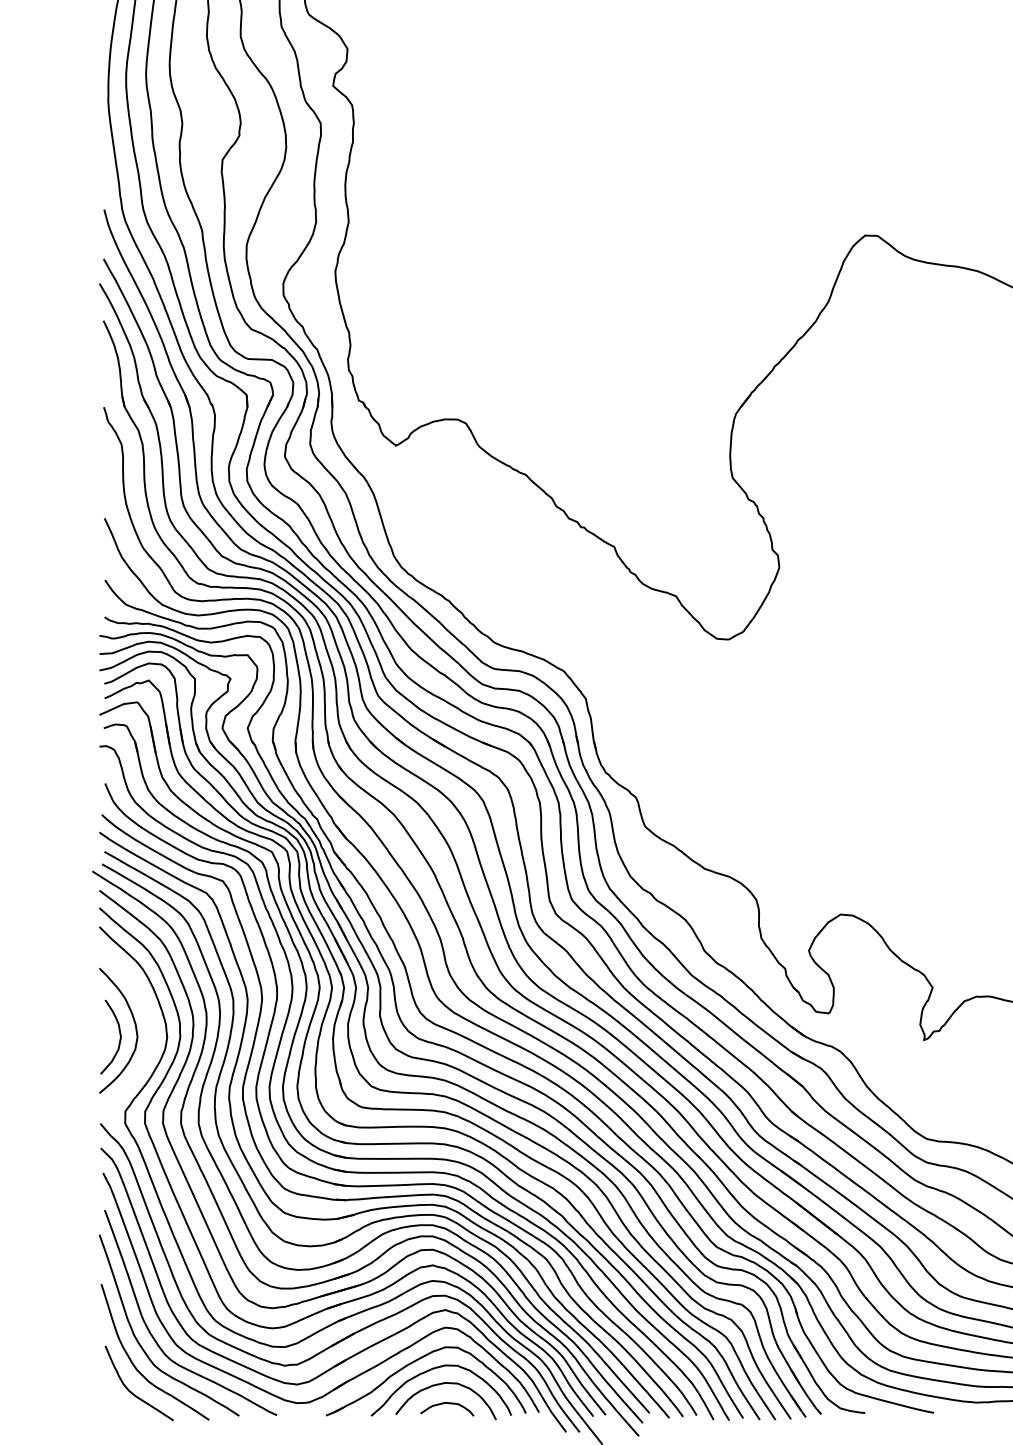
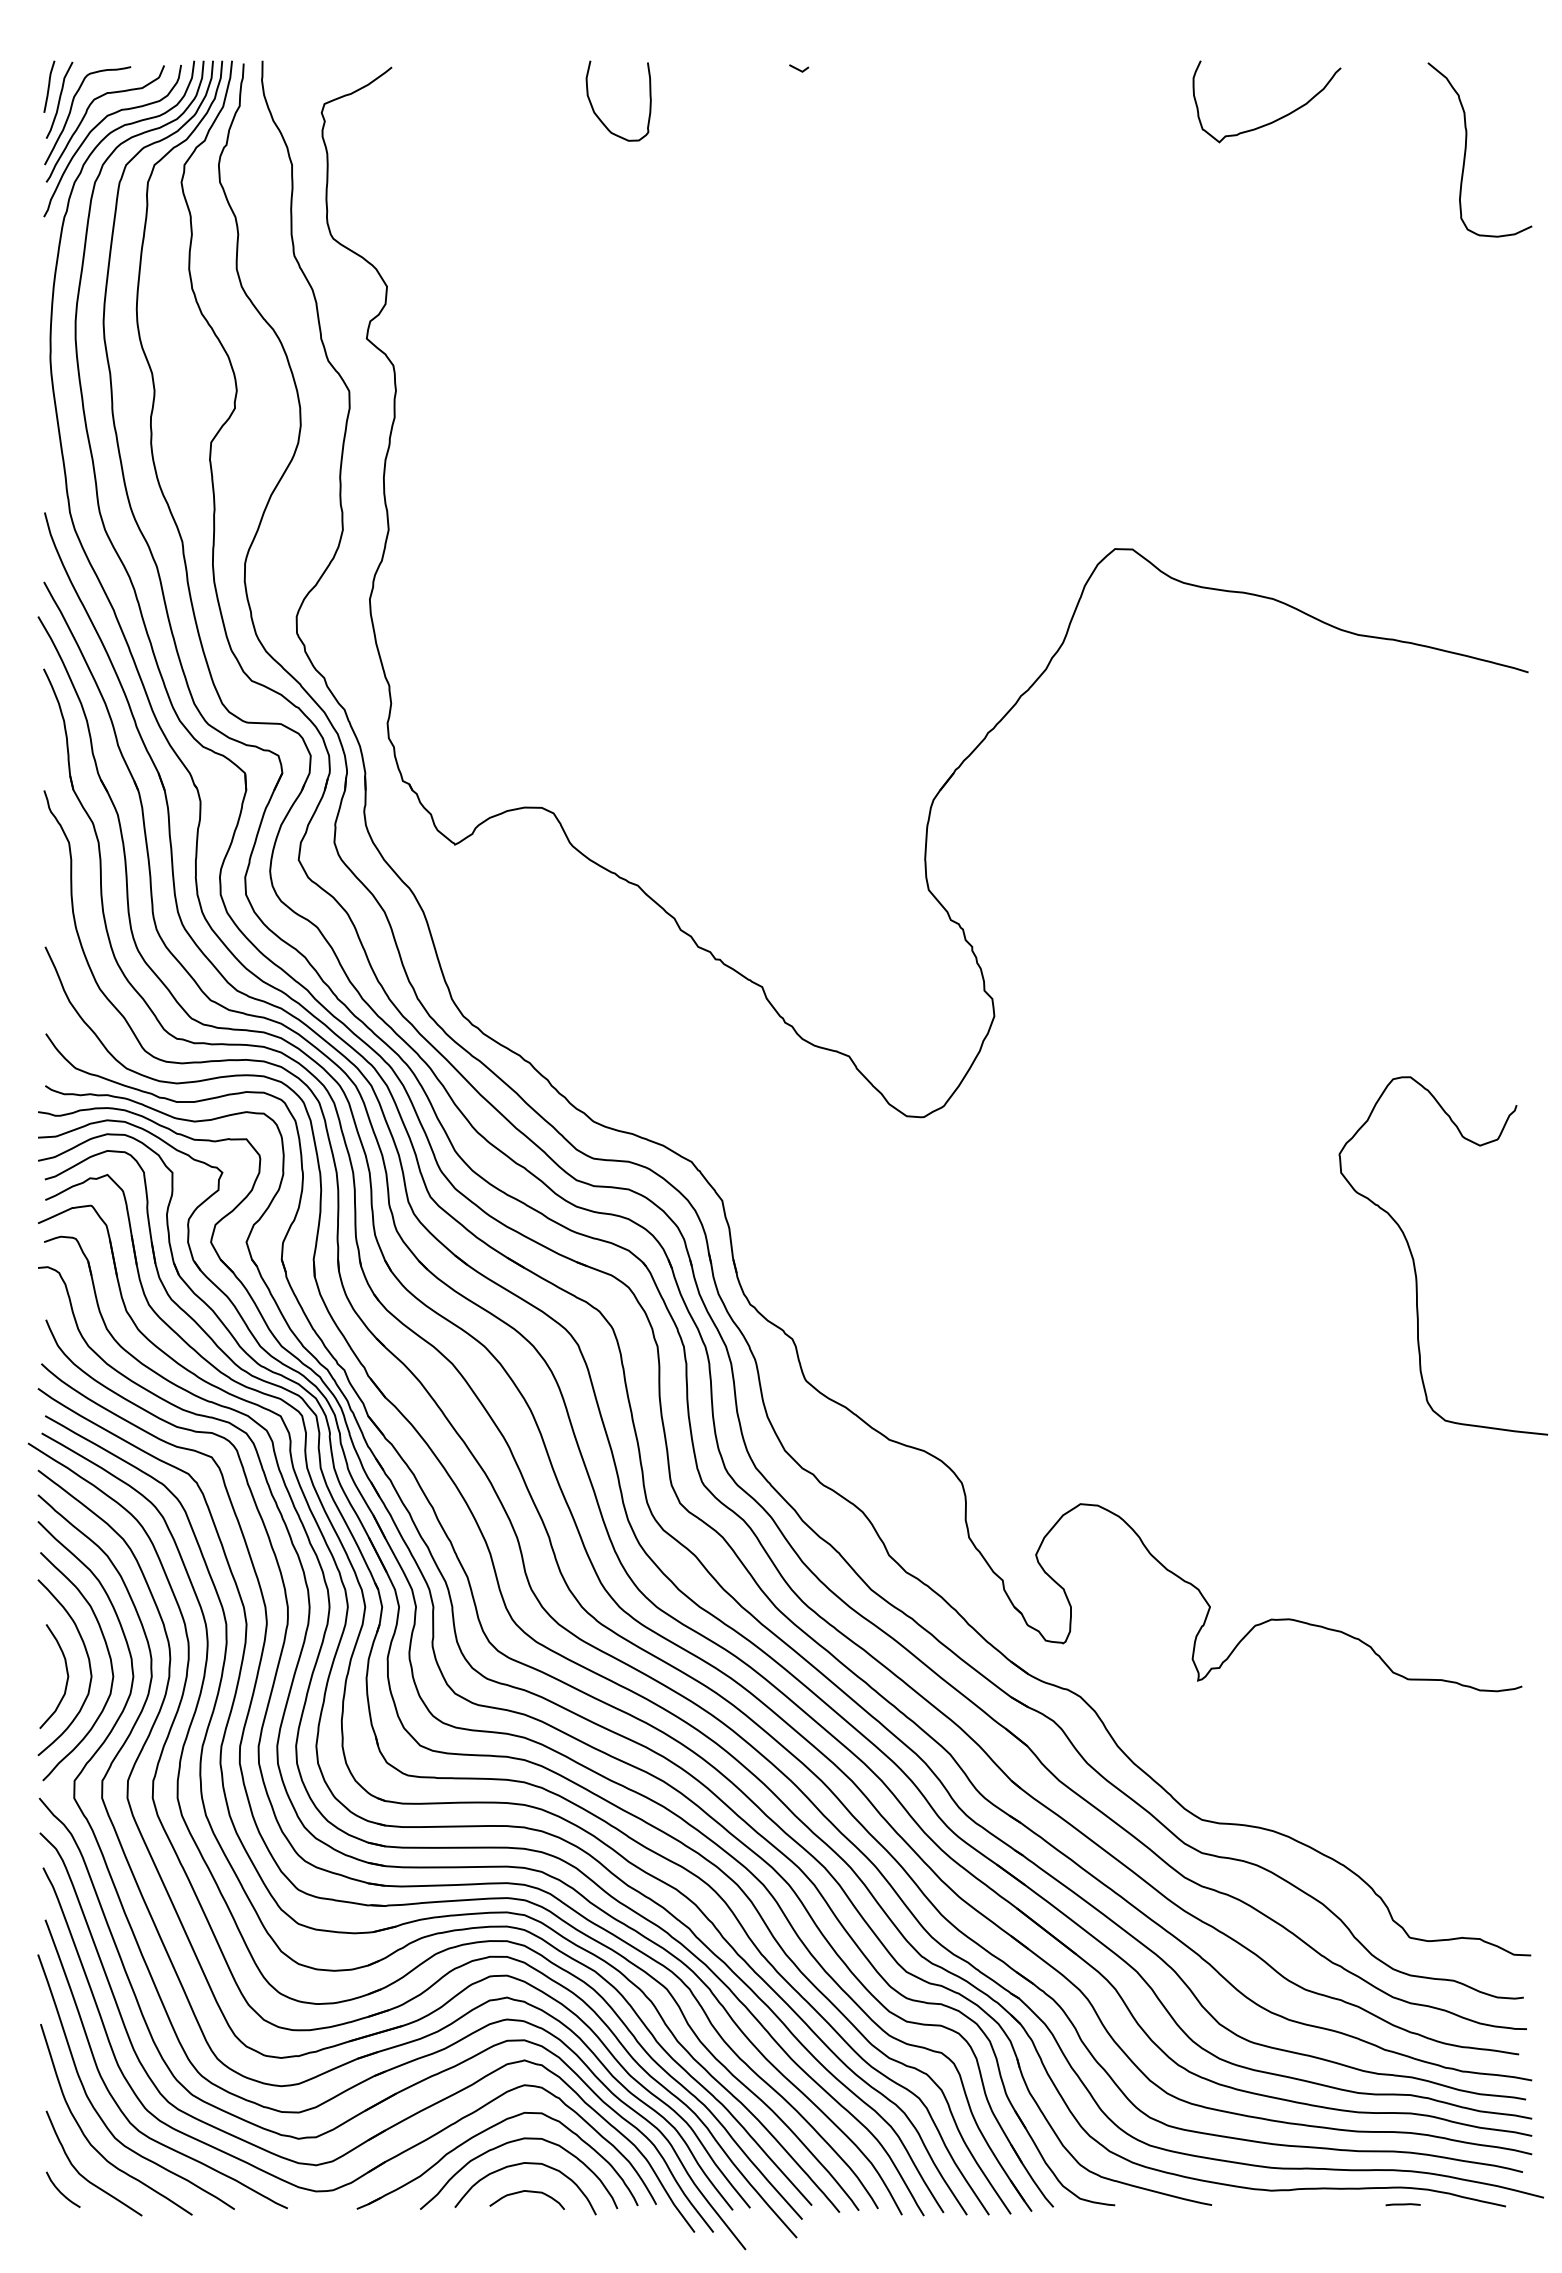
curve: (149, 1022) -> (108, 1655), added
curve: (115, 1402) -> (60, 2190), added

